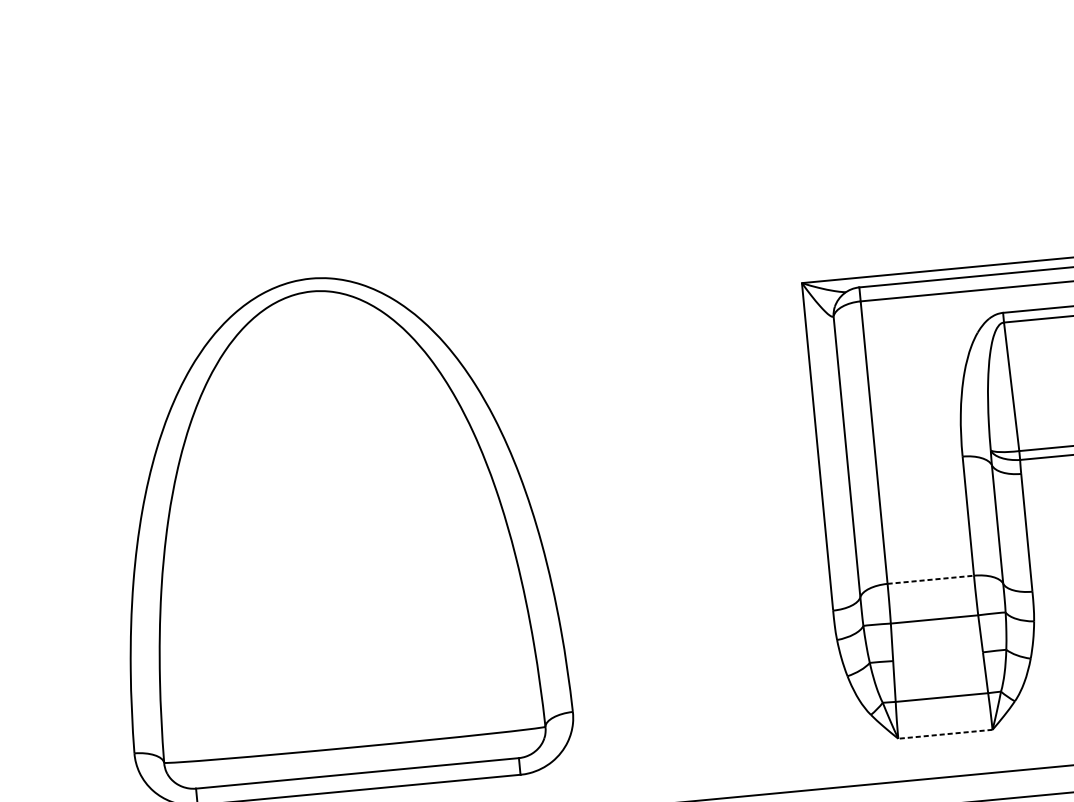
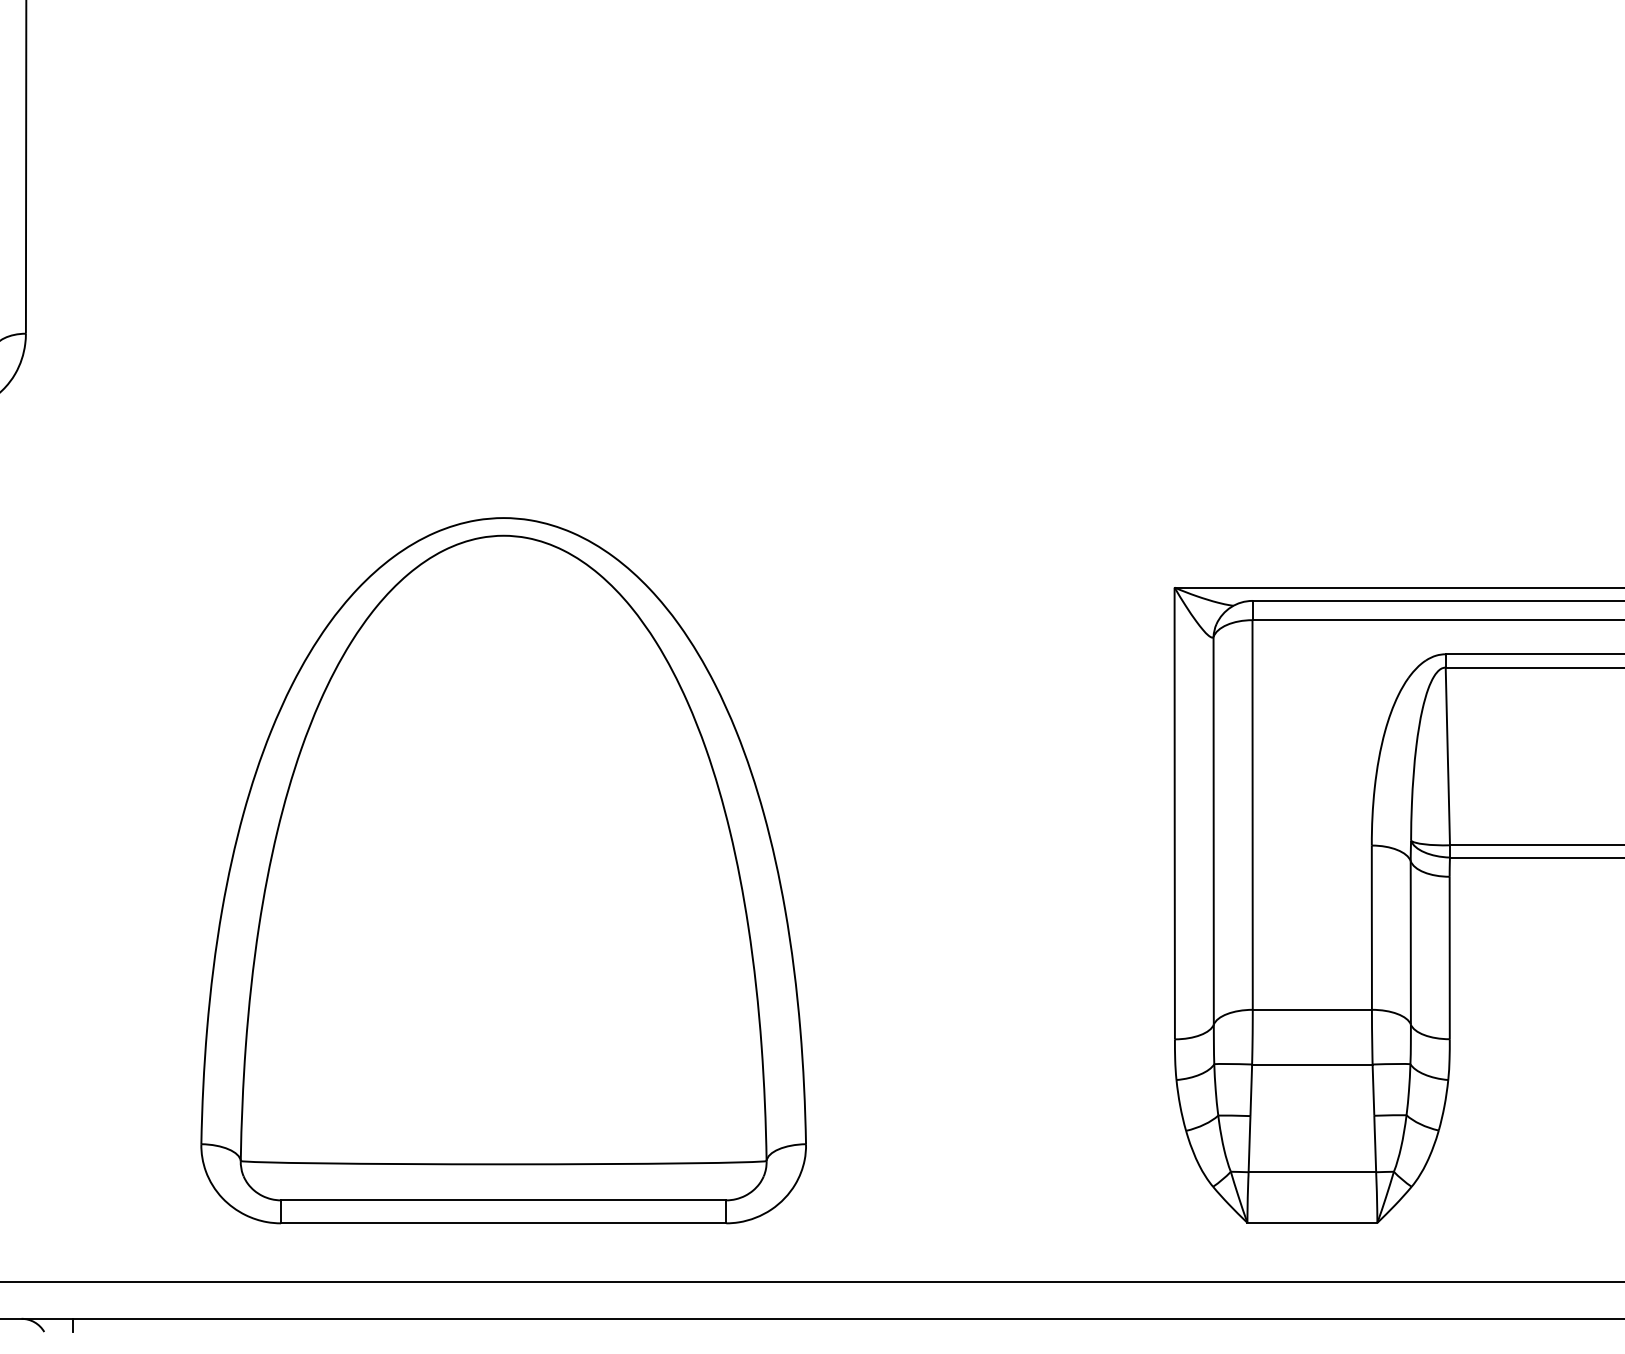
line: (930, 579) -> (1312, 1009), dashed -> solid
line: (945, 733) -> (1312, 1222), dashed -> solid

